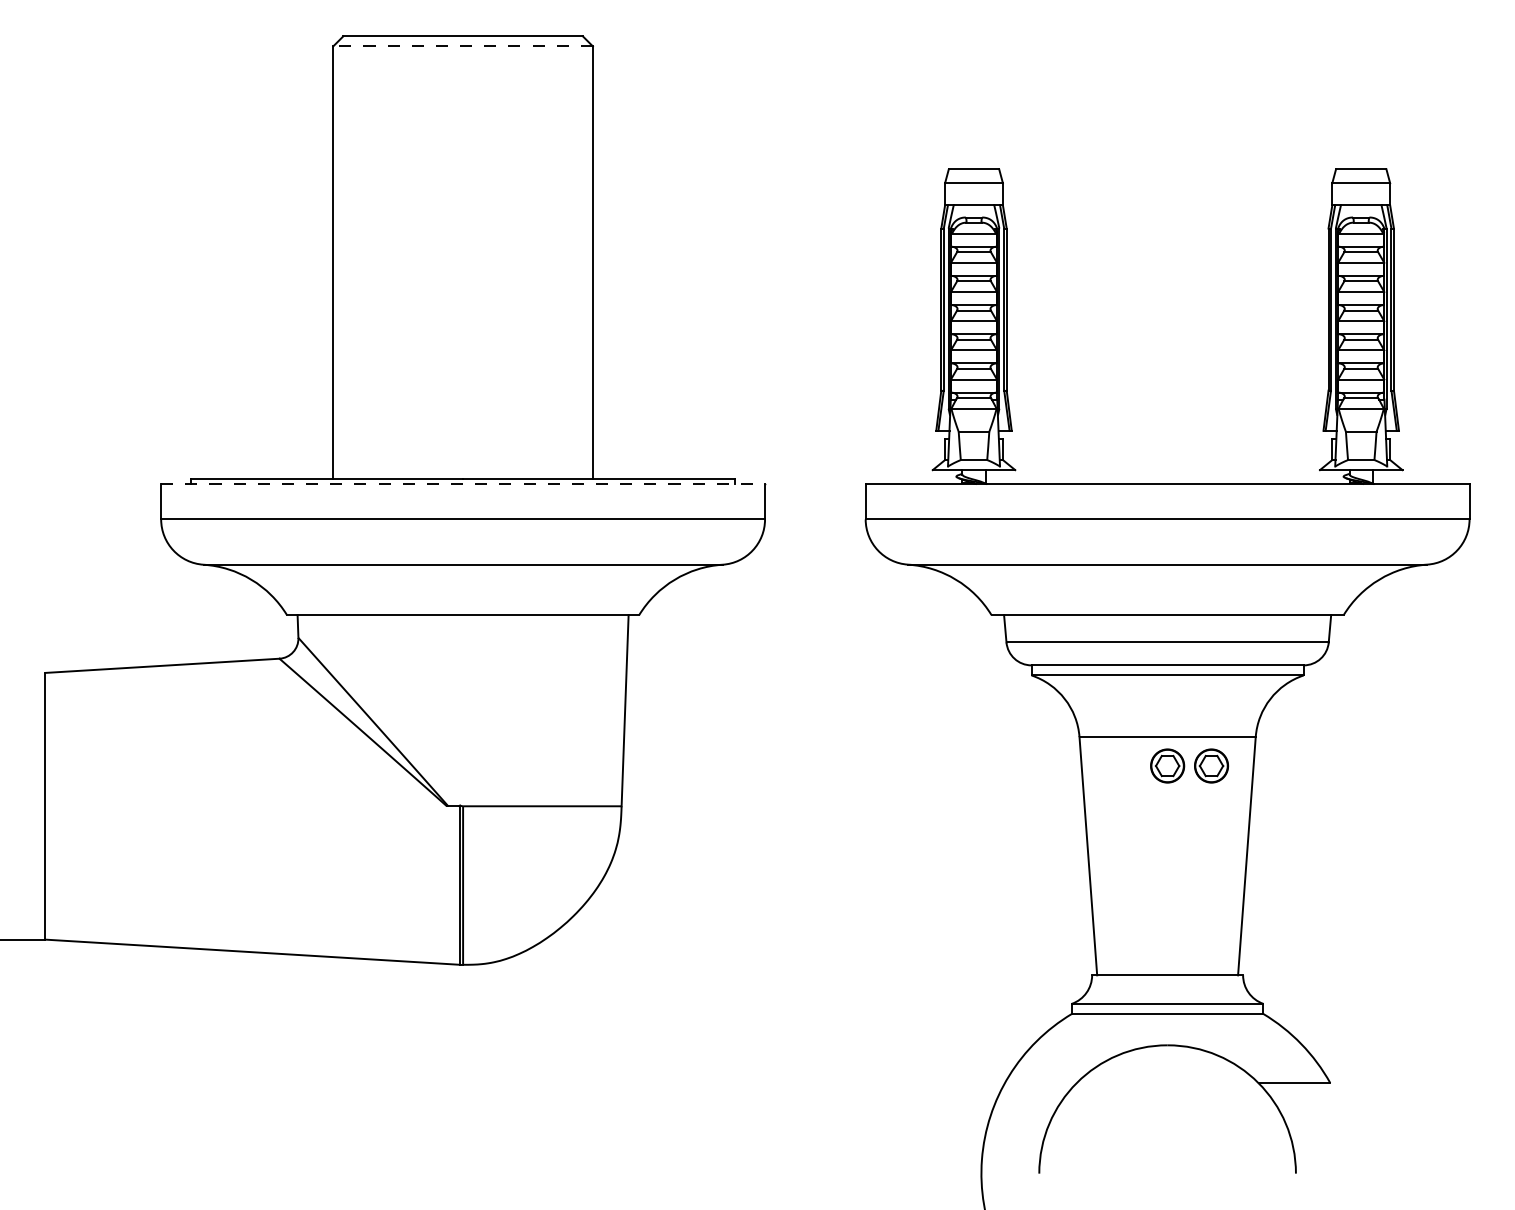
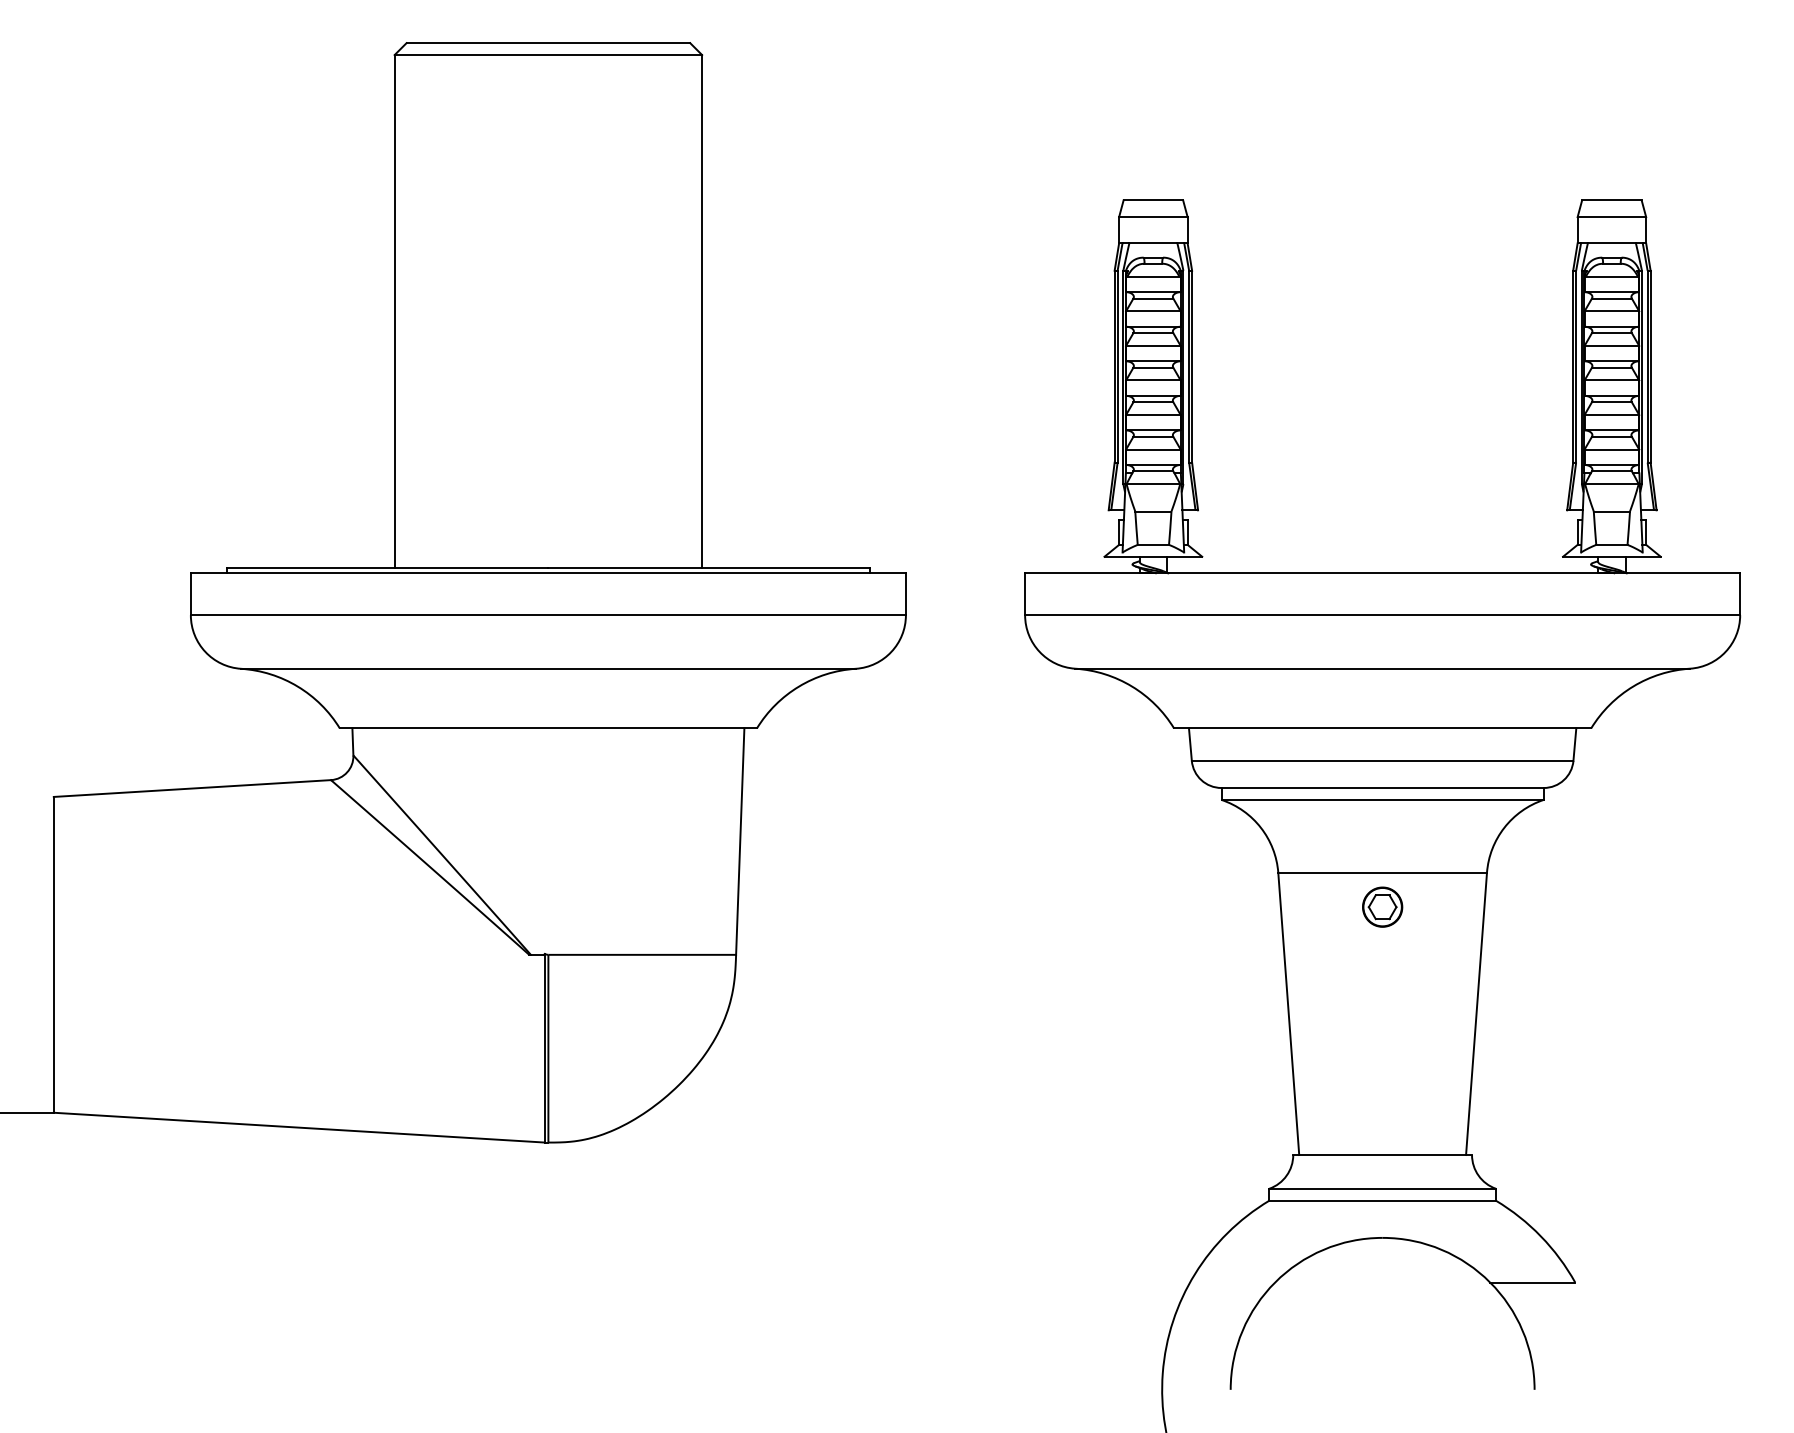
line: (463, 46) -> (548, 55), dashed -> solid
line: (463, 484) -> (548, 573), dashed -> solid
part: (1211, 765) -> (1434, 906), removed

